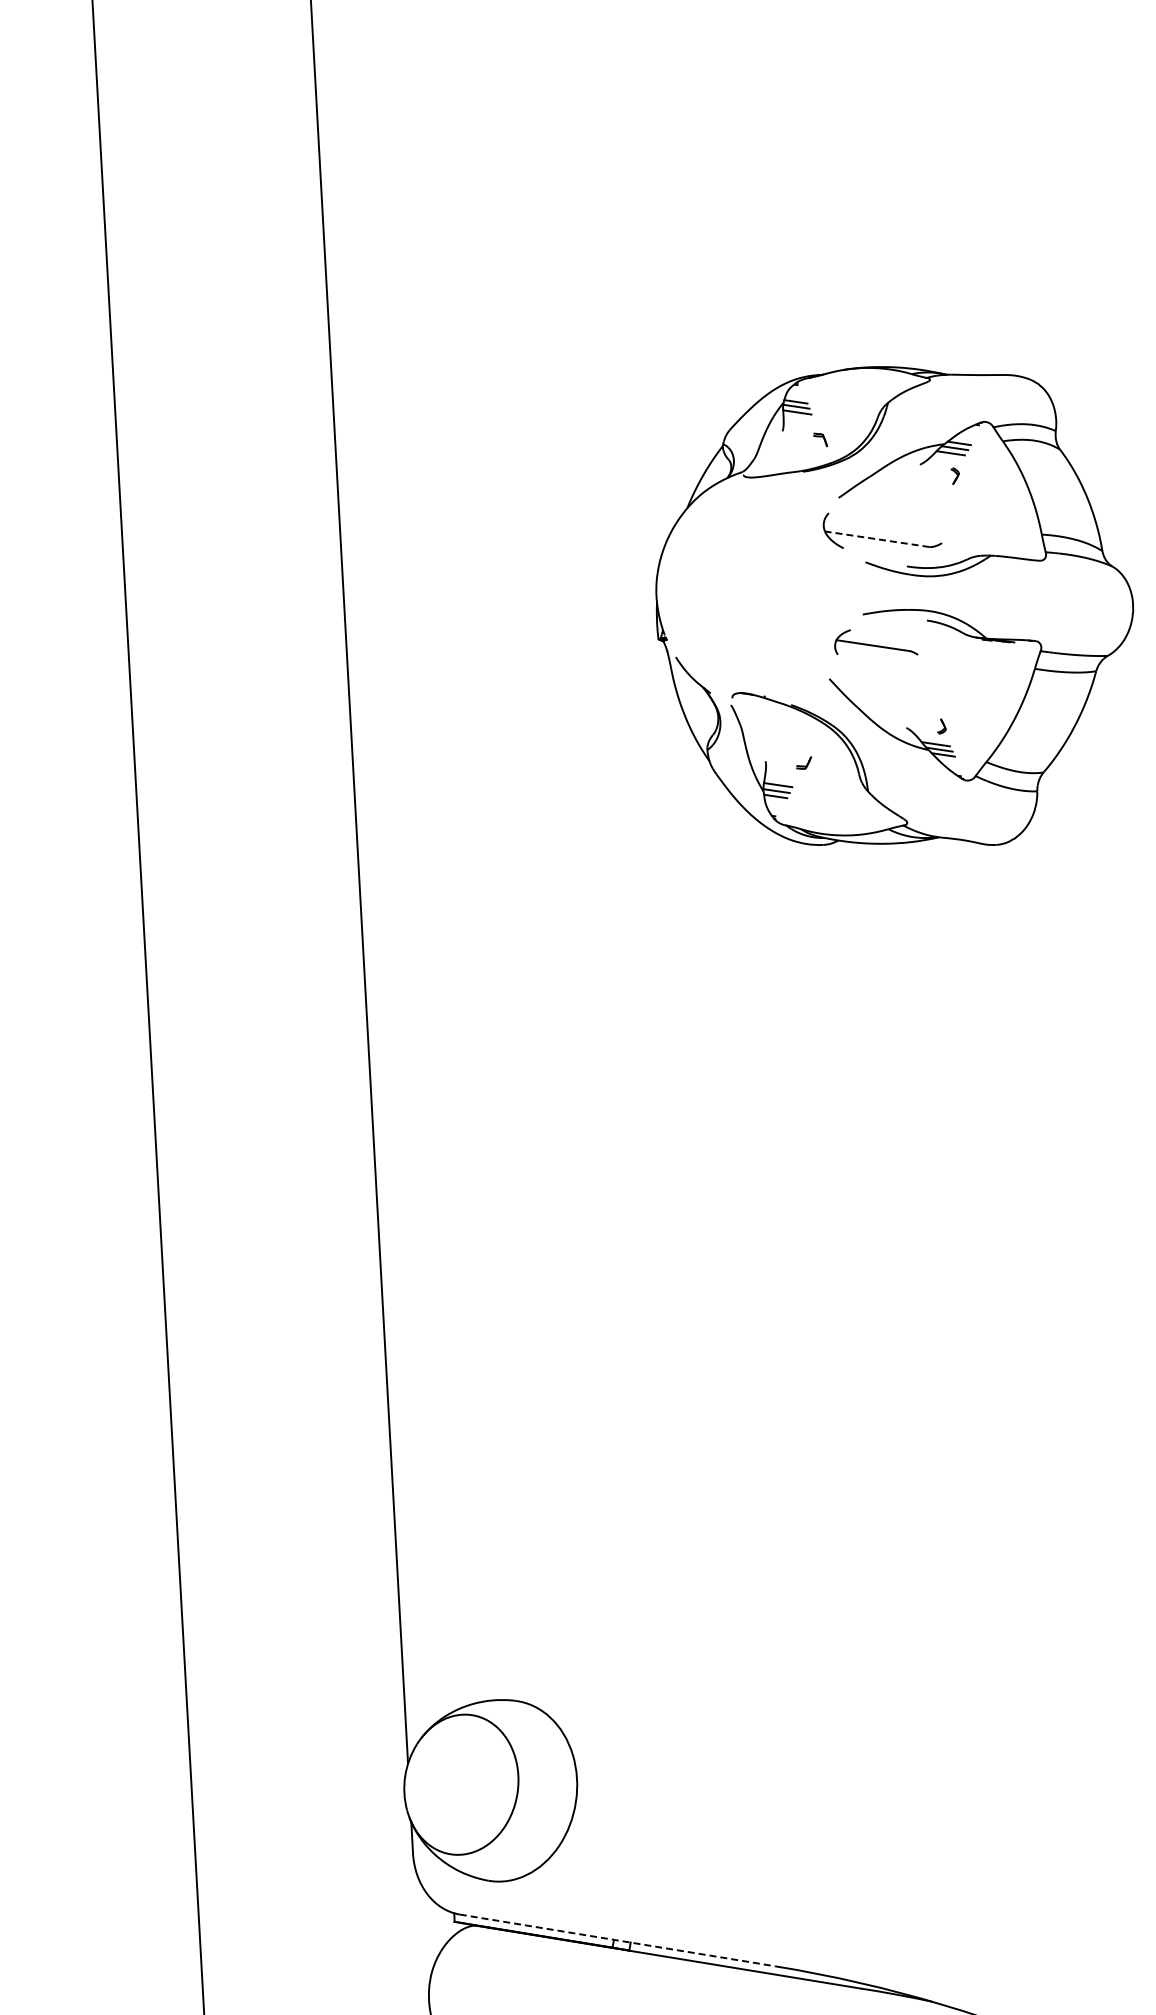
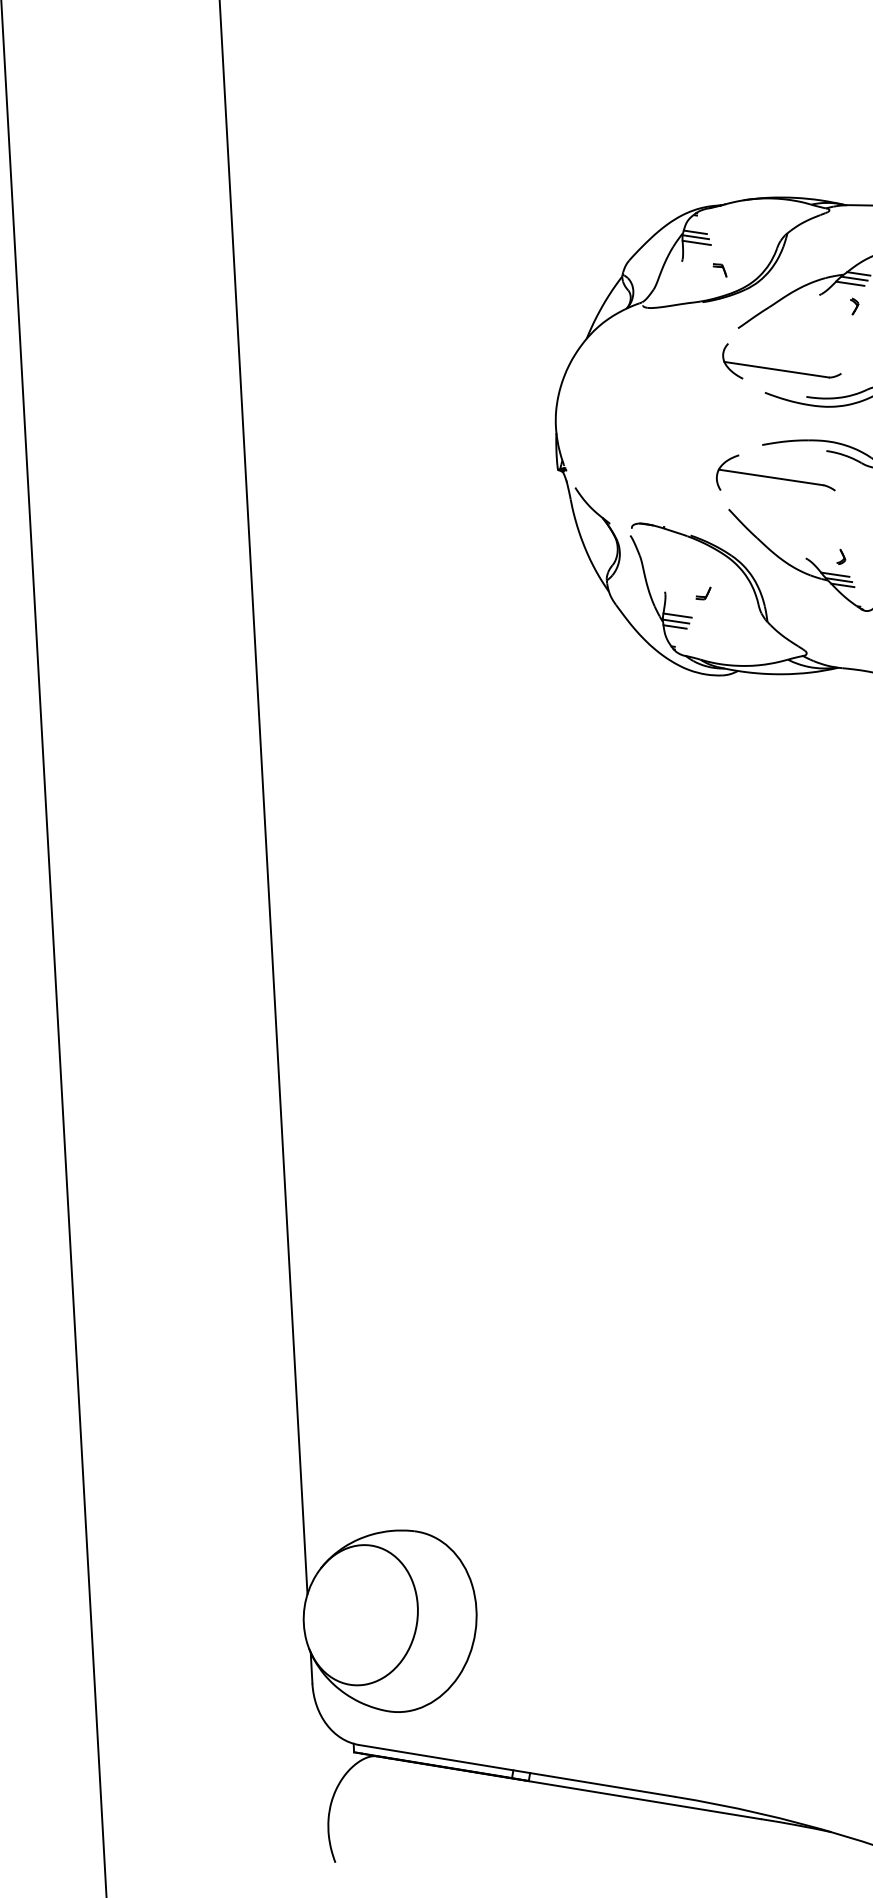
line: (877, 539) -> (776, 369), dashed -> solid
part: (876, 642) -> (775, 472), size x1.43
line: (617, 1940) -> (516, 1770), dashed -> solid

